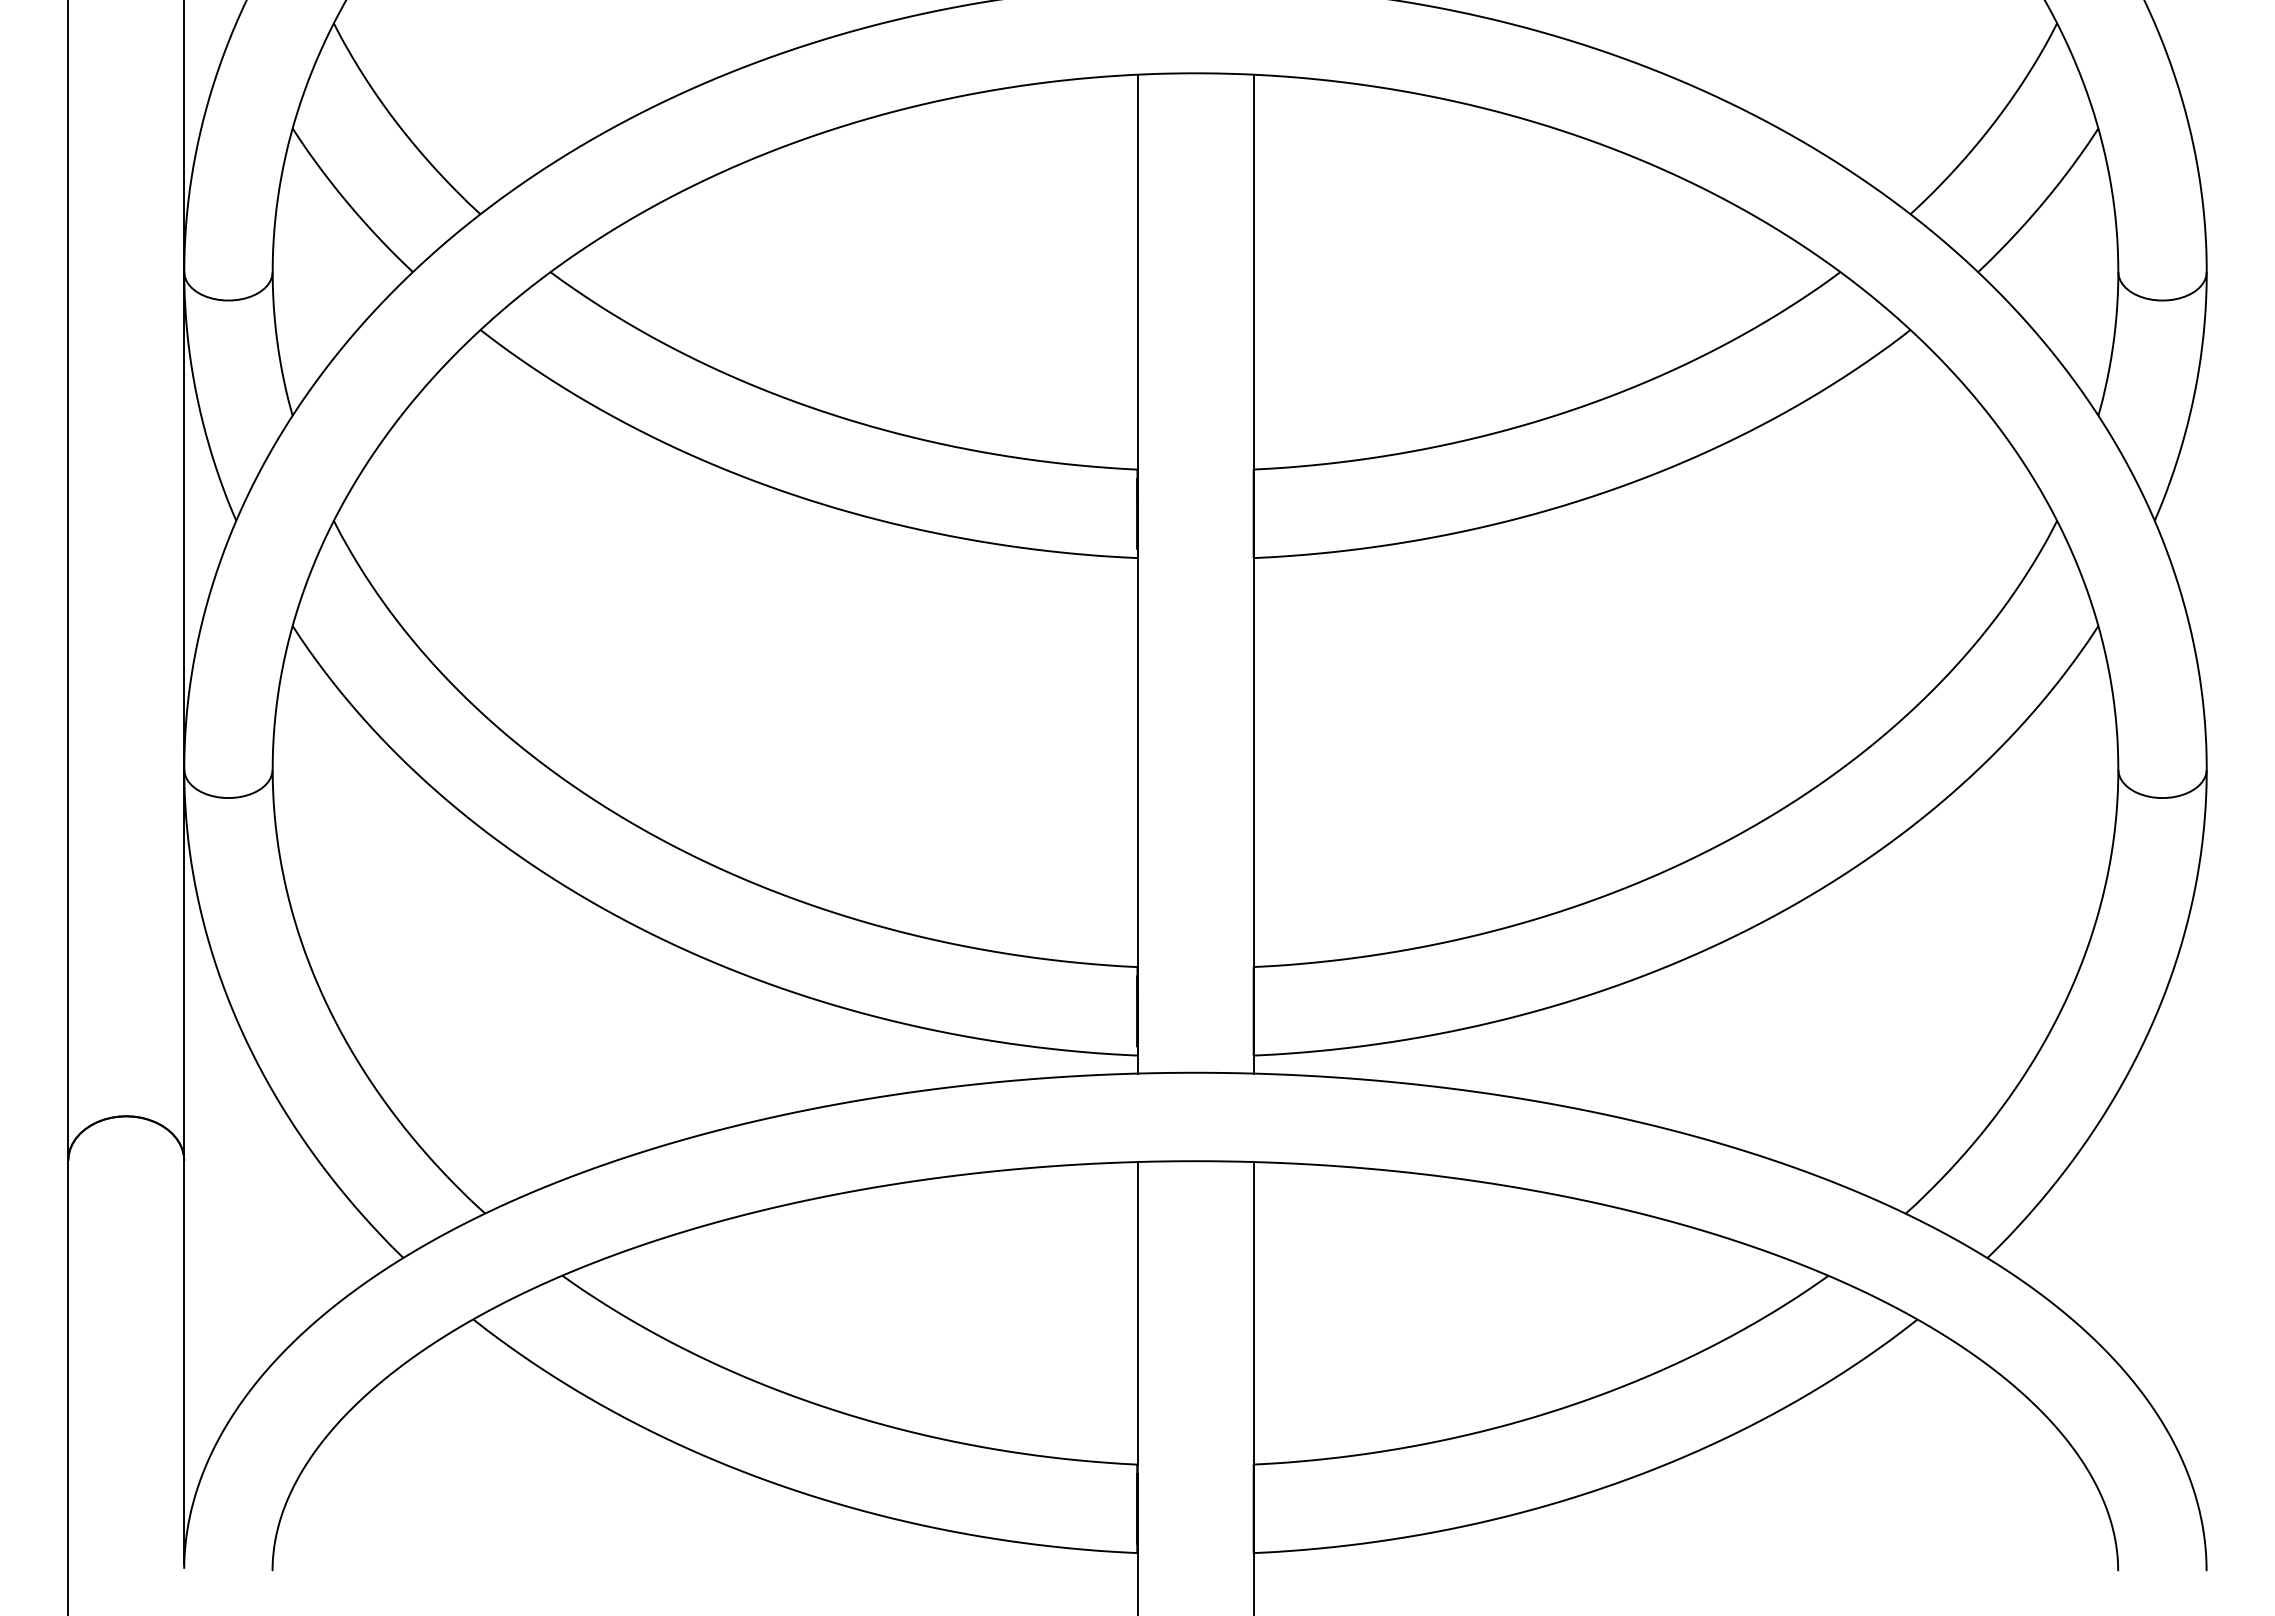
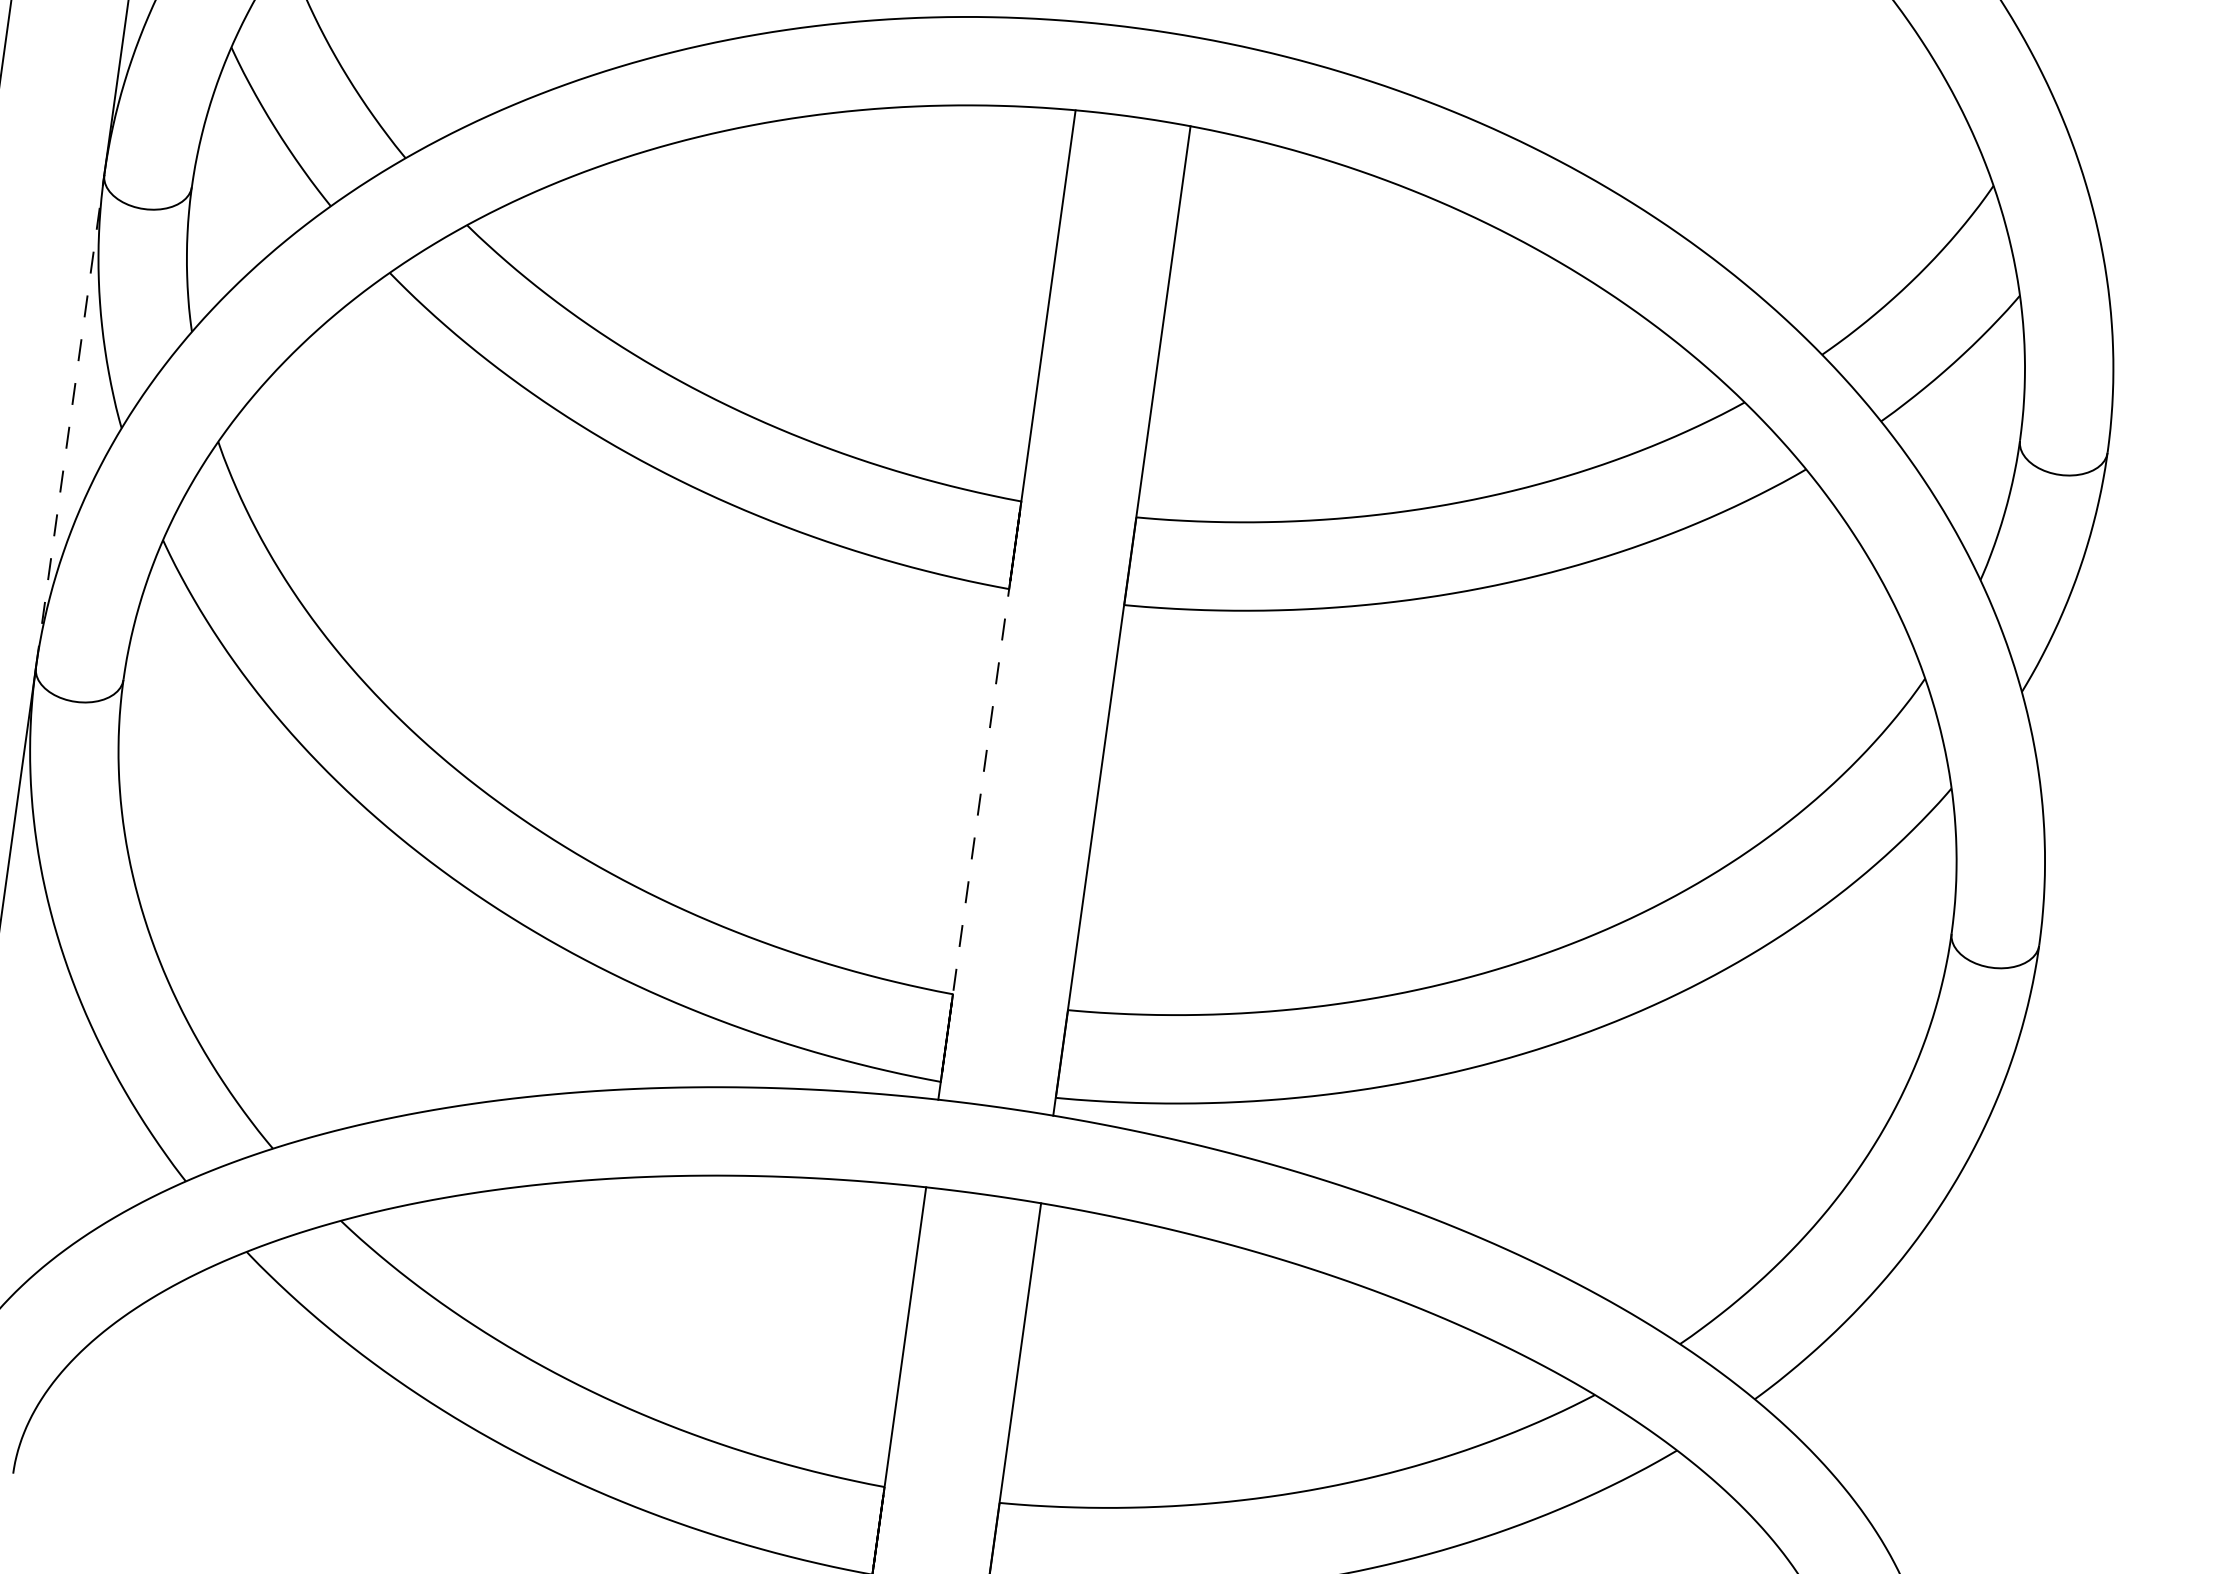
line: (184, 520) -> (70, 420), solid -> dashed
line: (1137, 755) -> (982, 784), solid -> dashed

